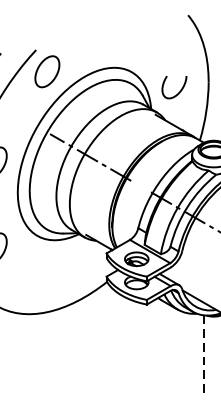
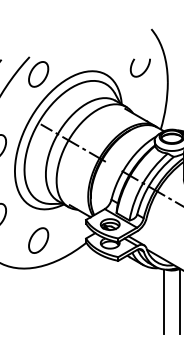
curve: (178, 91) -> (143, 71), moved
part: (47, 279) -> (38, 240), added
line: (204, 356) -> (164, 302), dashed -> solid

